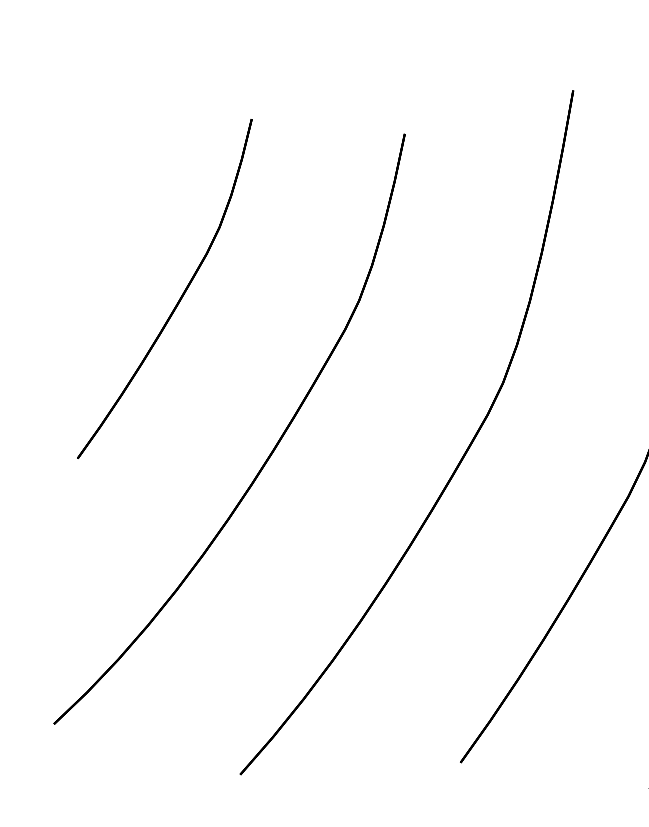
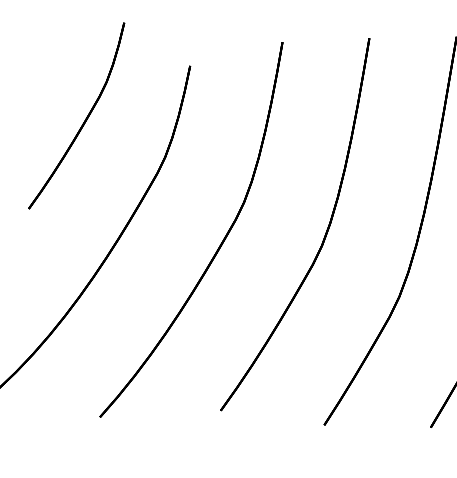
part: (179, 297) -> (84, 120), moved

